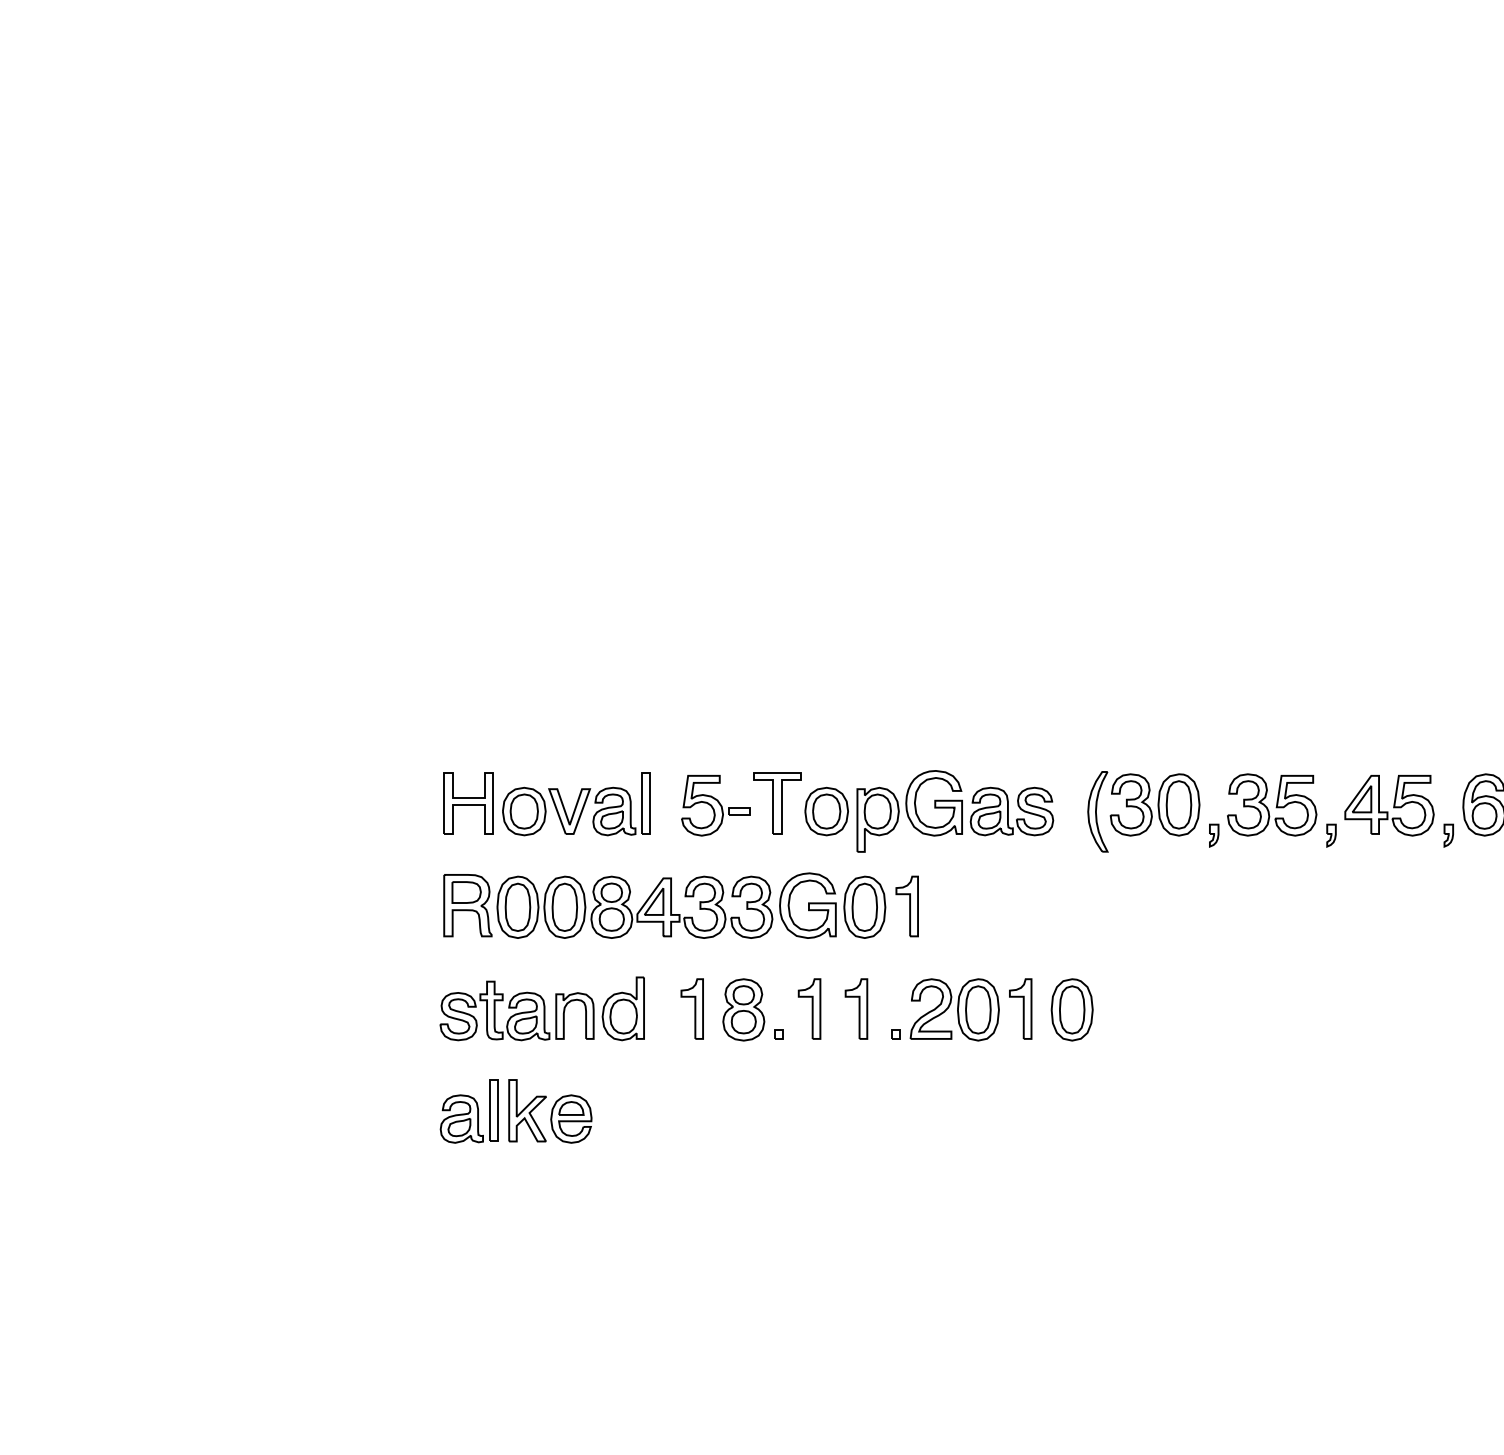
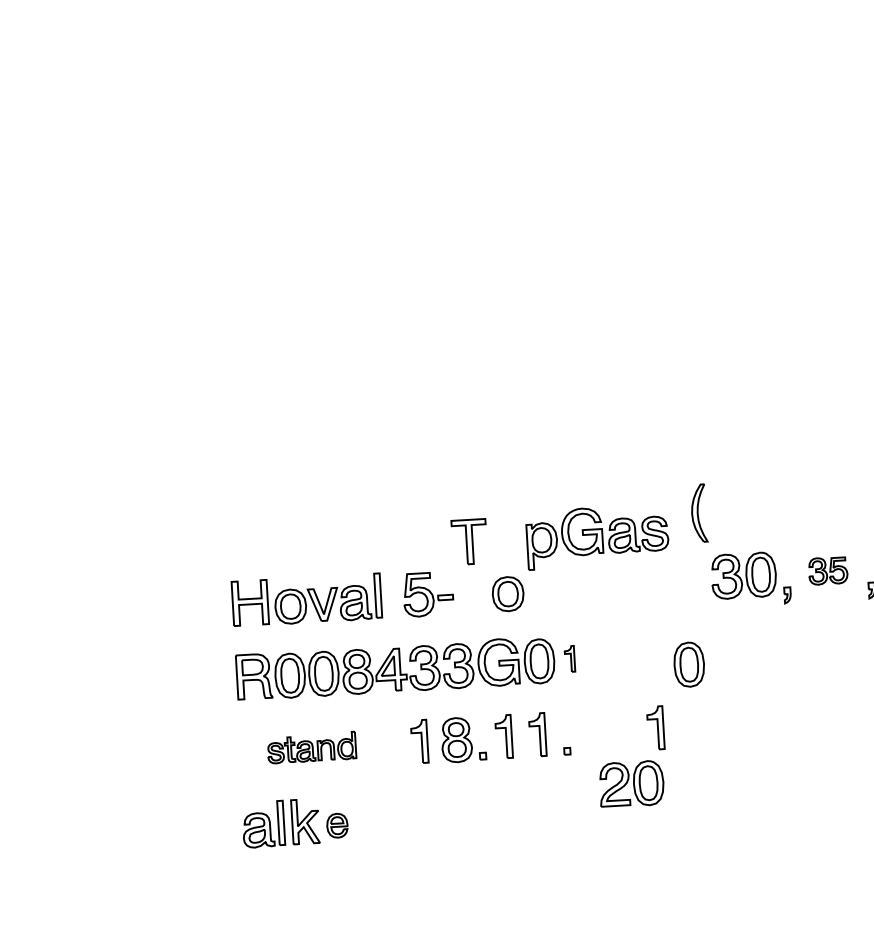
part: (777, 803) -> (469, 542), moved
part: (1272, 804) -> (828, 570), size x0.6
part: (955, 811) -> (597, 536), moved
part: (1097, 811) -> (698, 513), moved
part: (906, 906) -> (569, 659), size x0.6
part: (541, 1008) -> (311, 747), size x0.6
part: (954, 1009) -> (631, 783), moved
part: (1071, 1009) -> (688, 664), moved
part: (571, 1118) -> (337, 825), size x0.7

